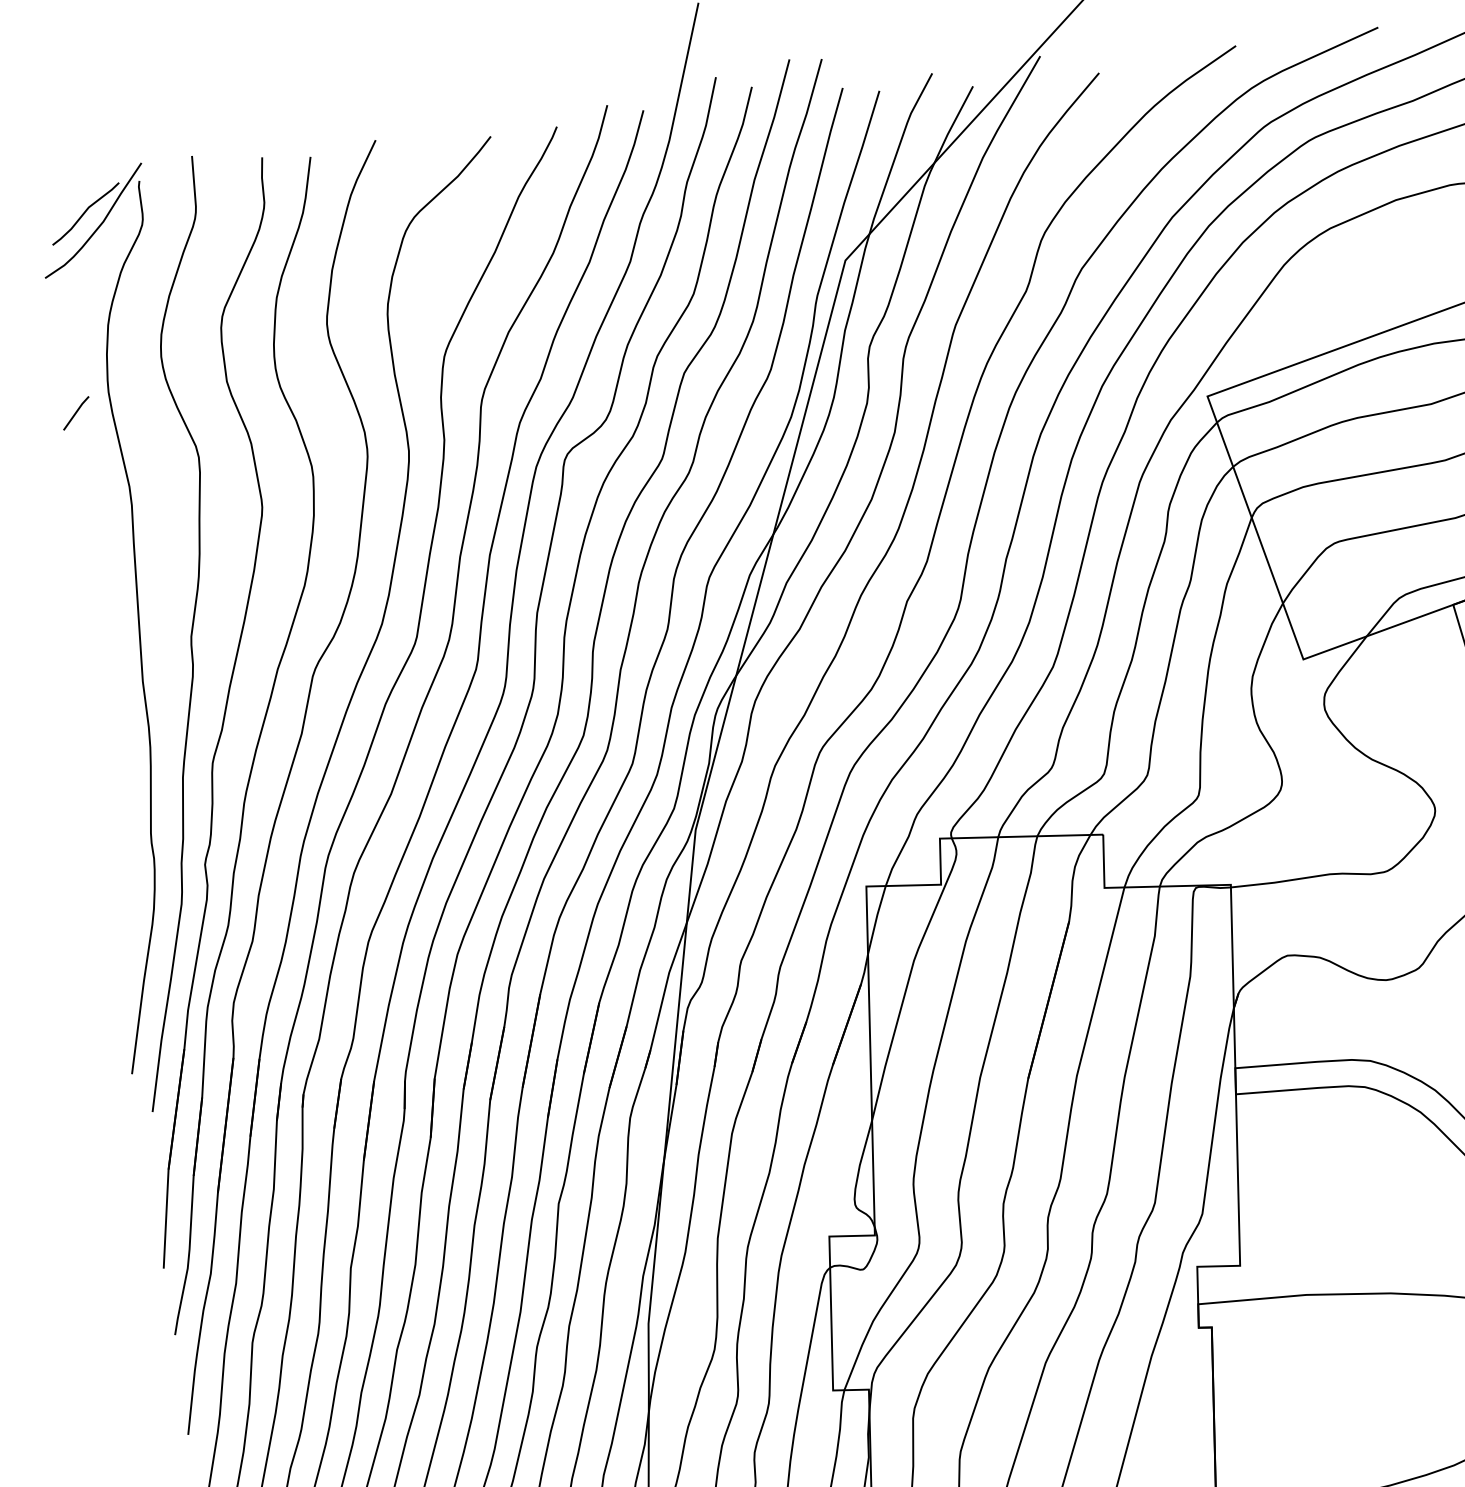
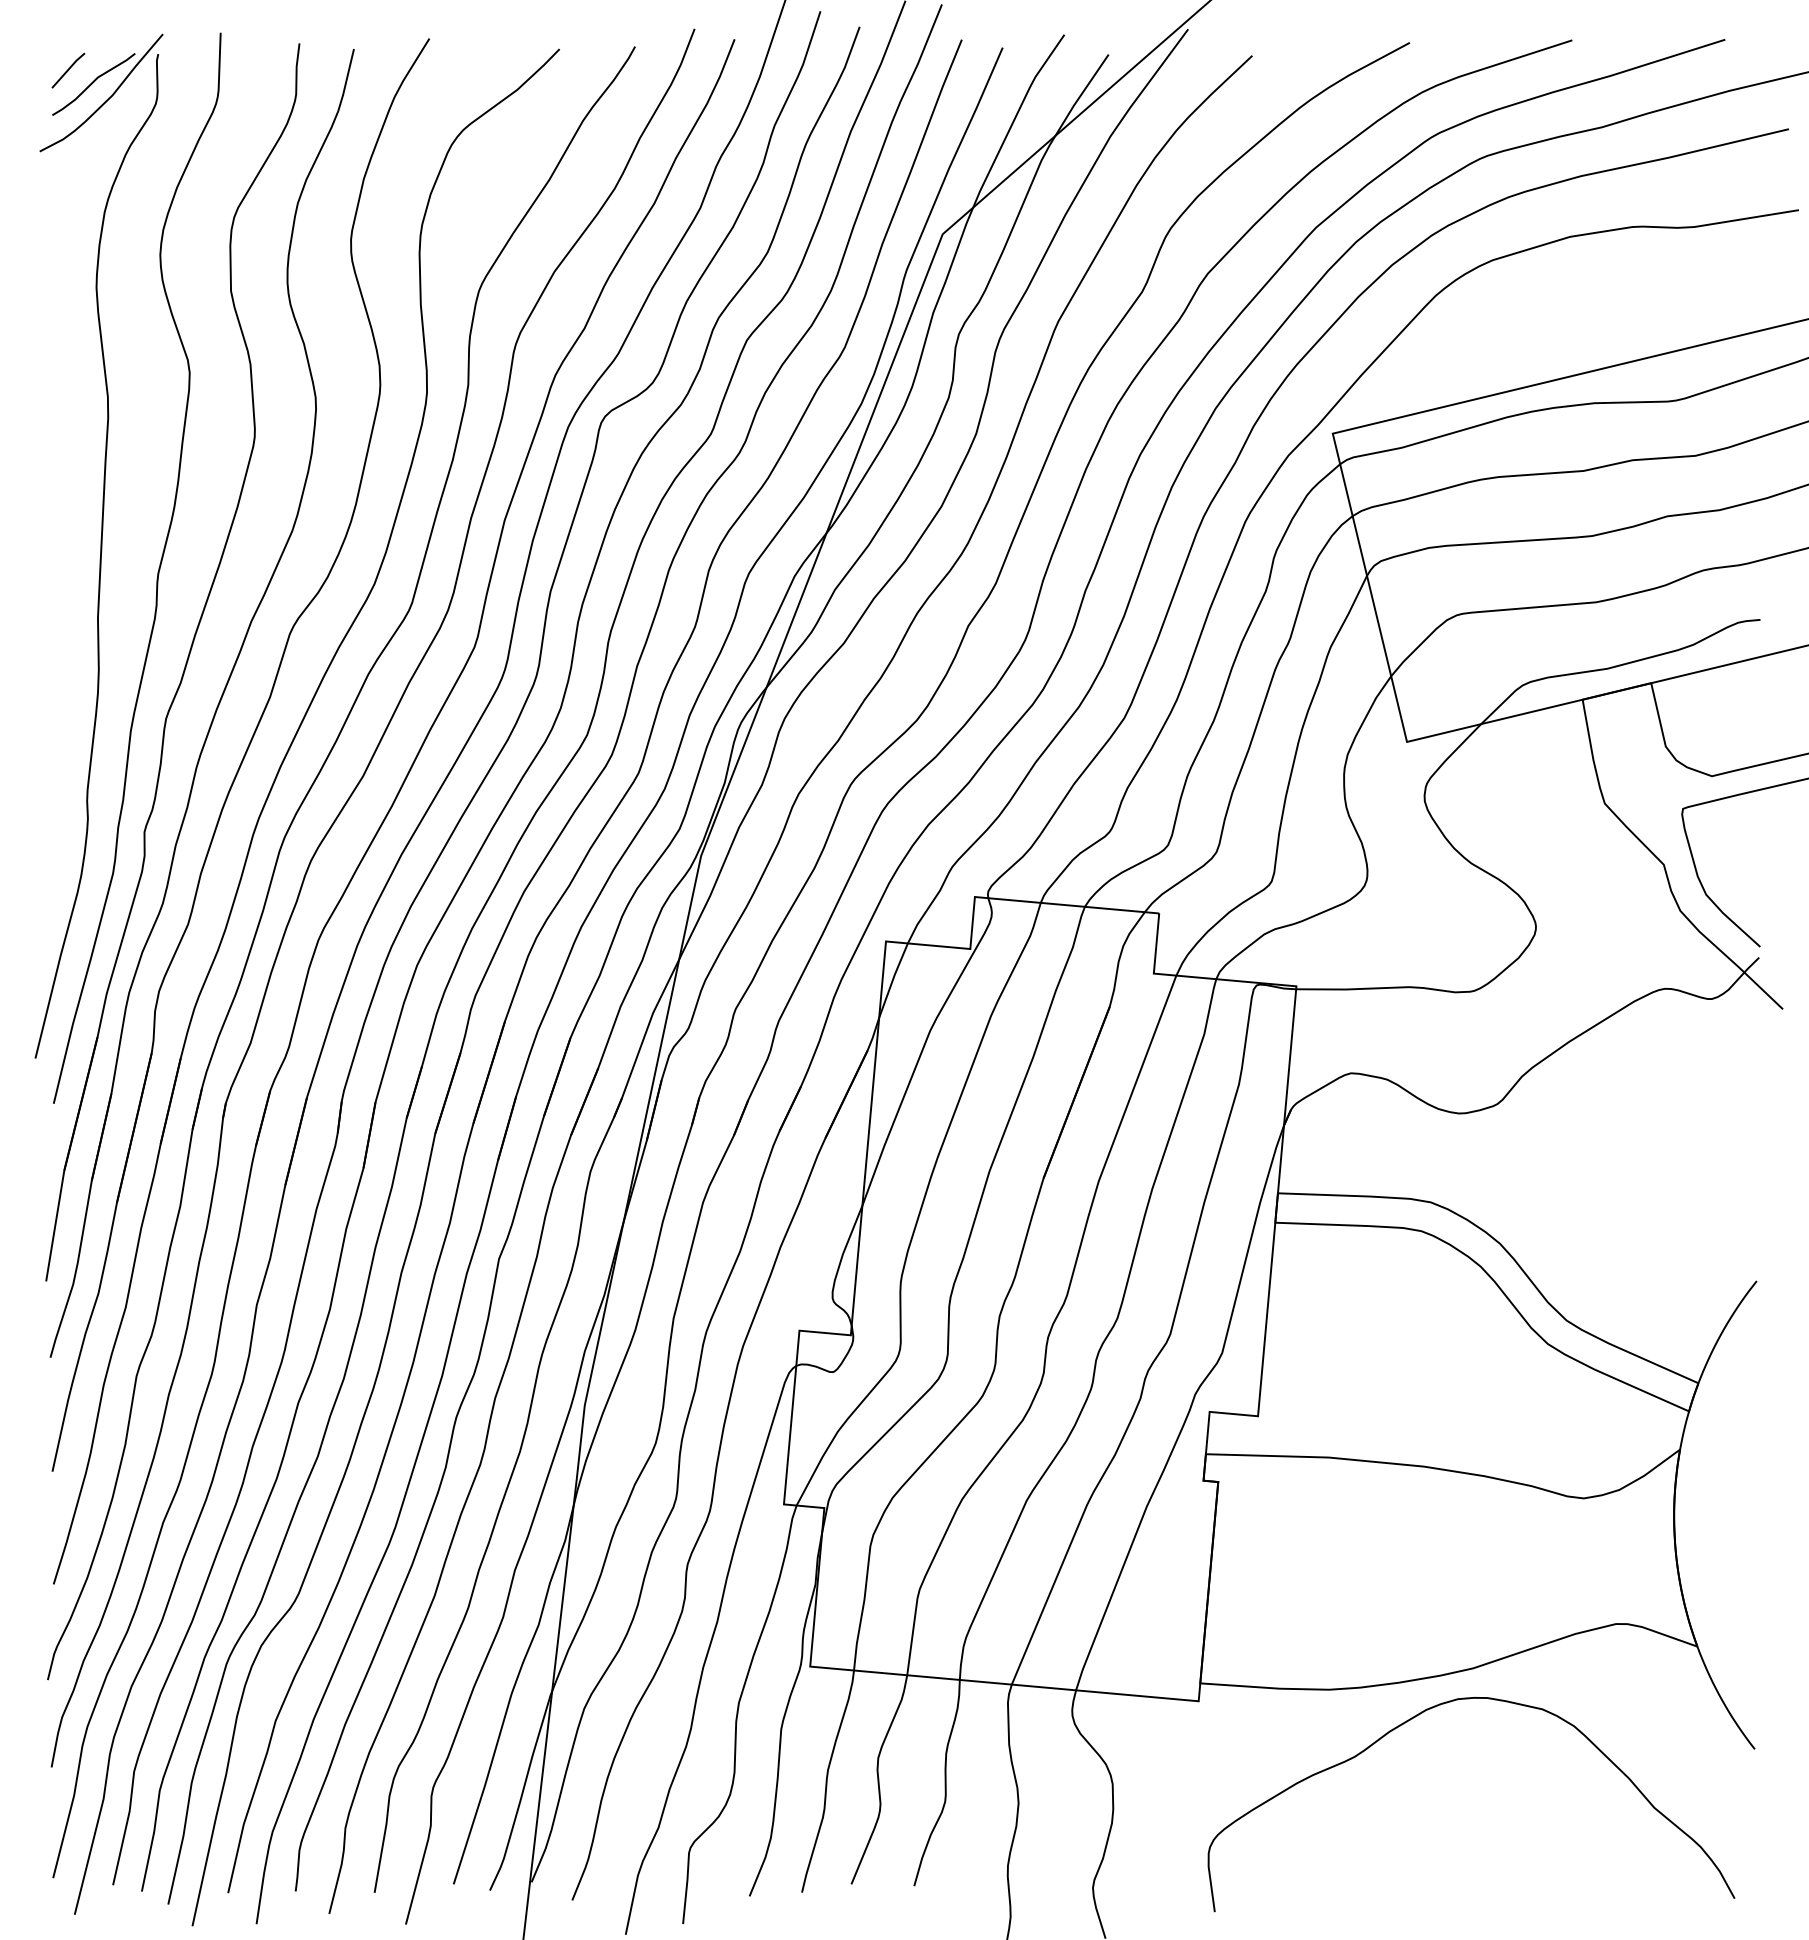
line: (76, 413) -> (68, 70), moved

